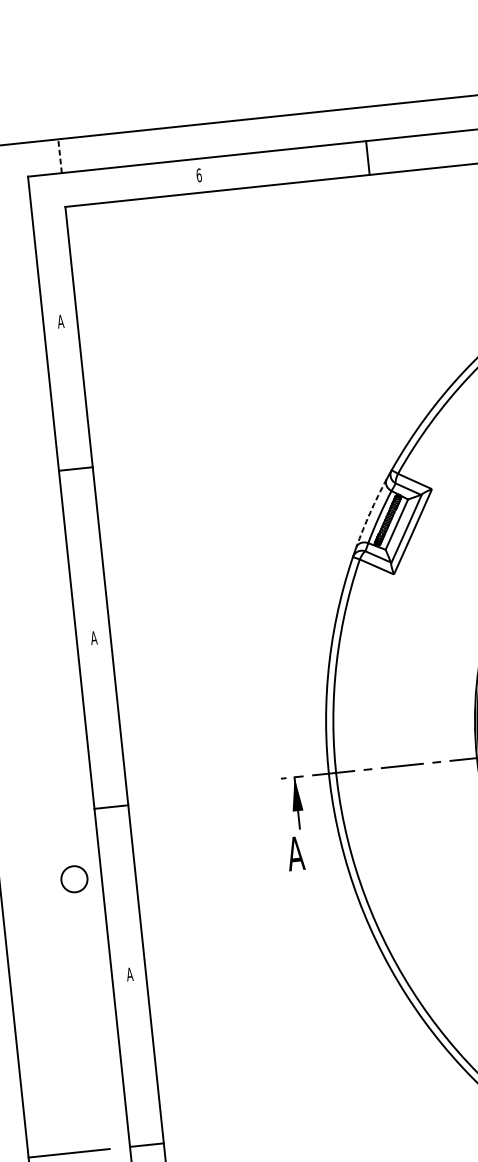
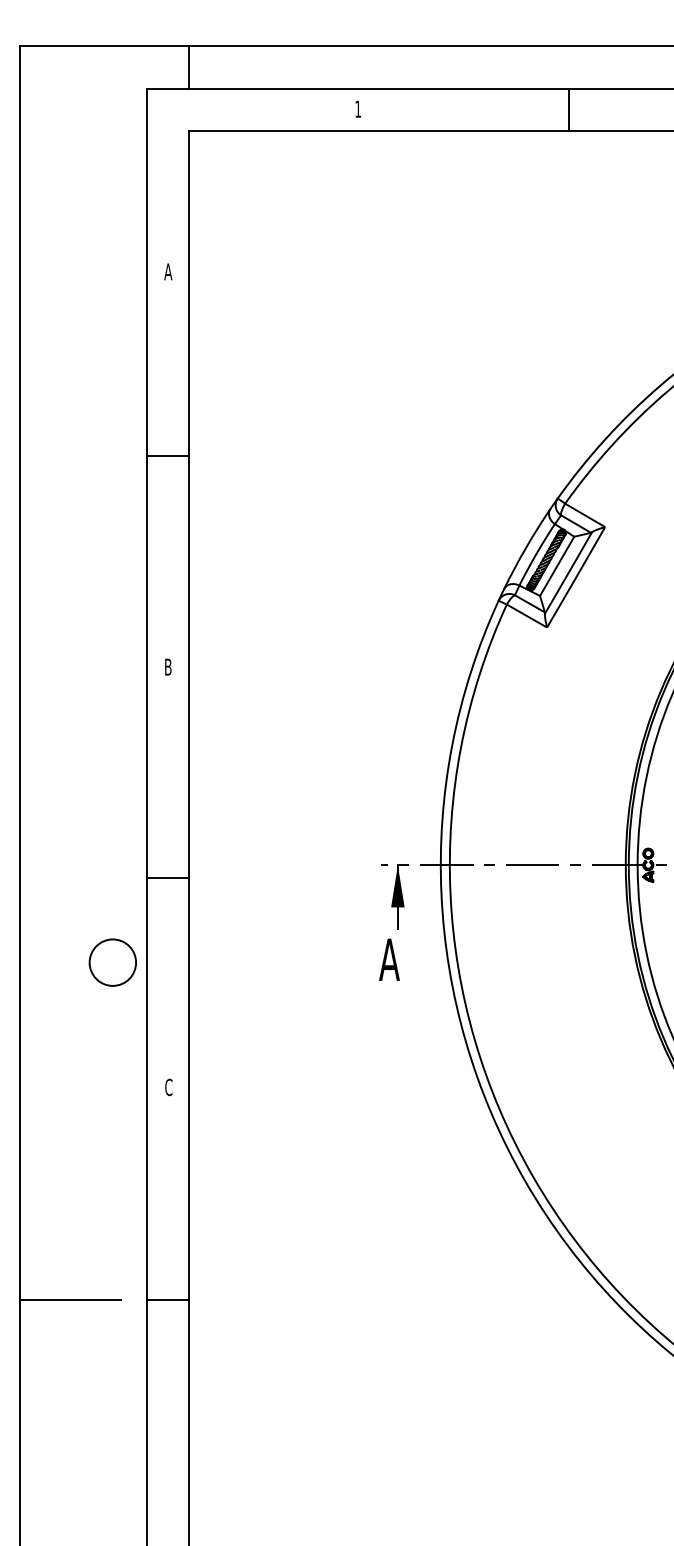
line: (59, 156) -> (188, 67), dashed -> solid
text: (199, 174) -> (358, 108), 6 -> 1
arc: (370, 512) -> (525, 548), dashed -> solid
text: (94, 637) -> (168, 666), A -> B
circle: (74, 879) -> (112, 962), size x1.43
text: (129, 974) -> (168, 1087), A -> C

